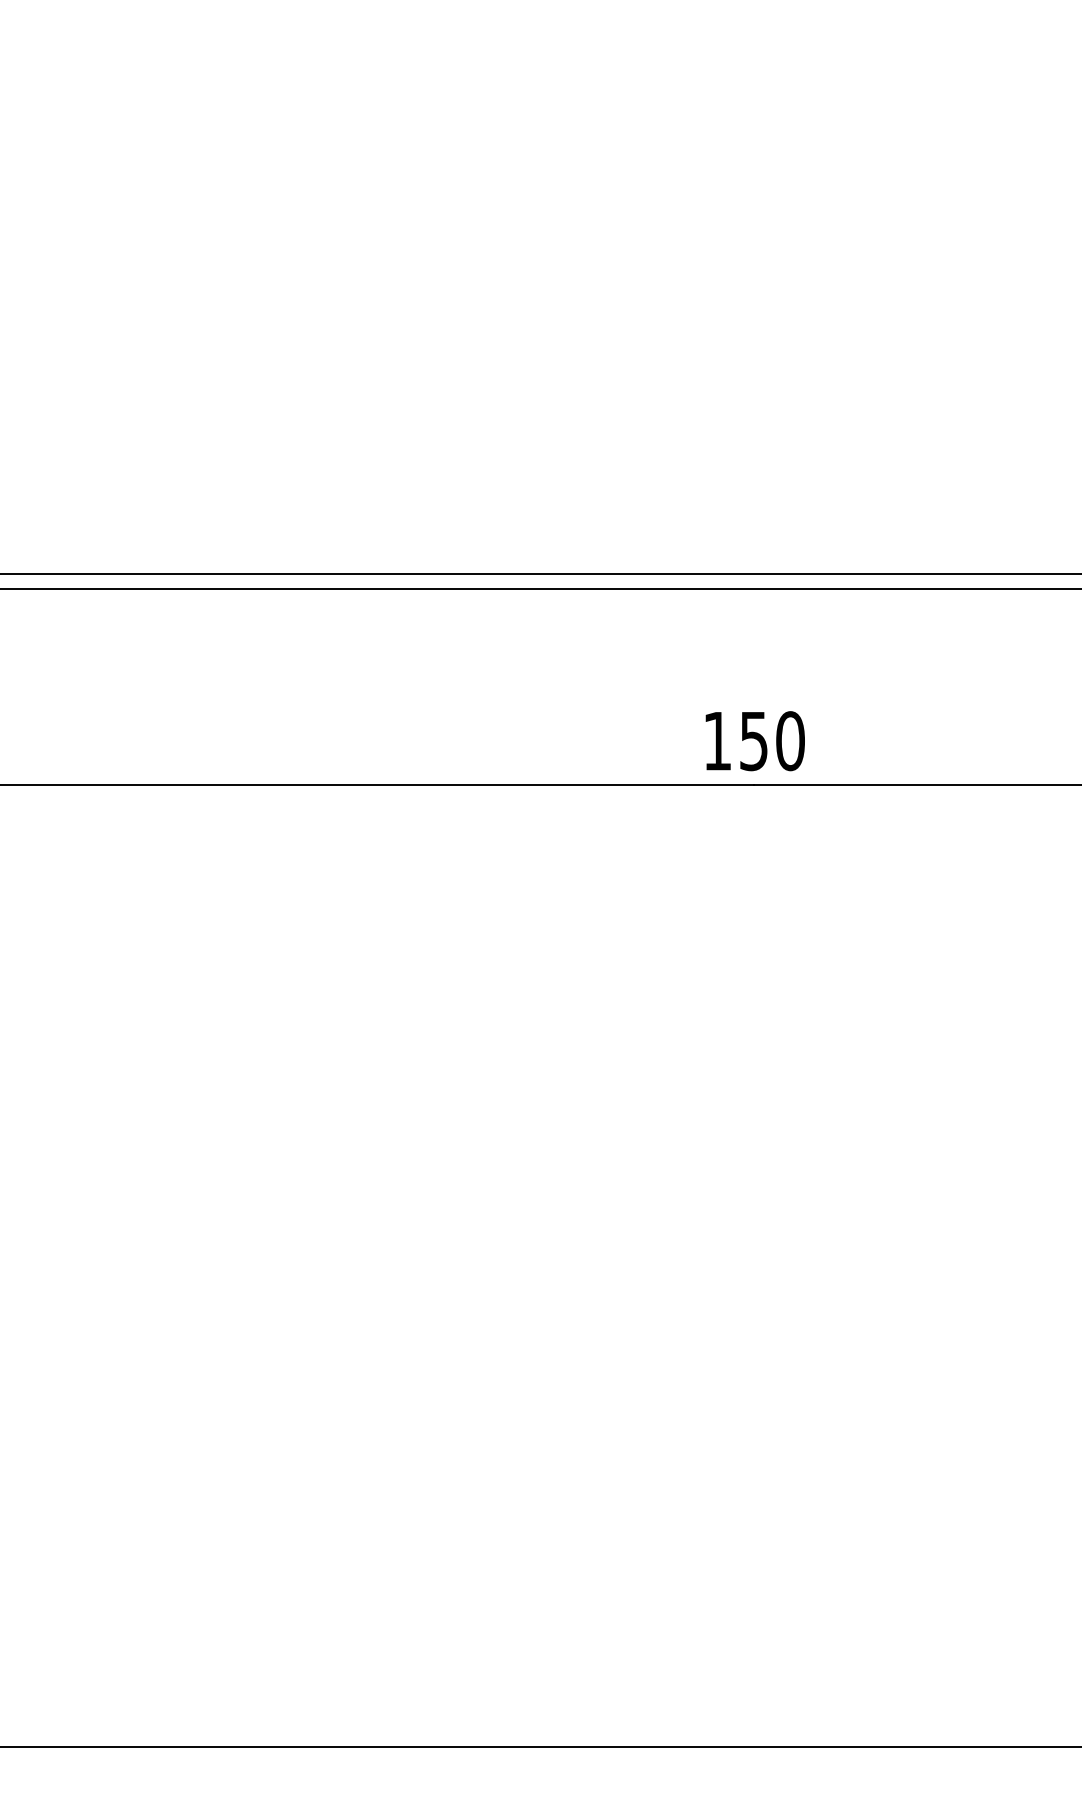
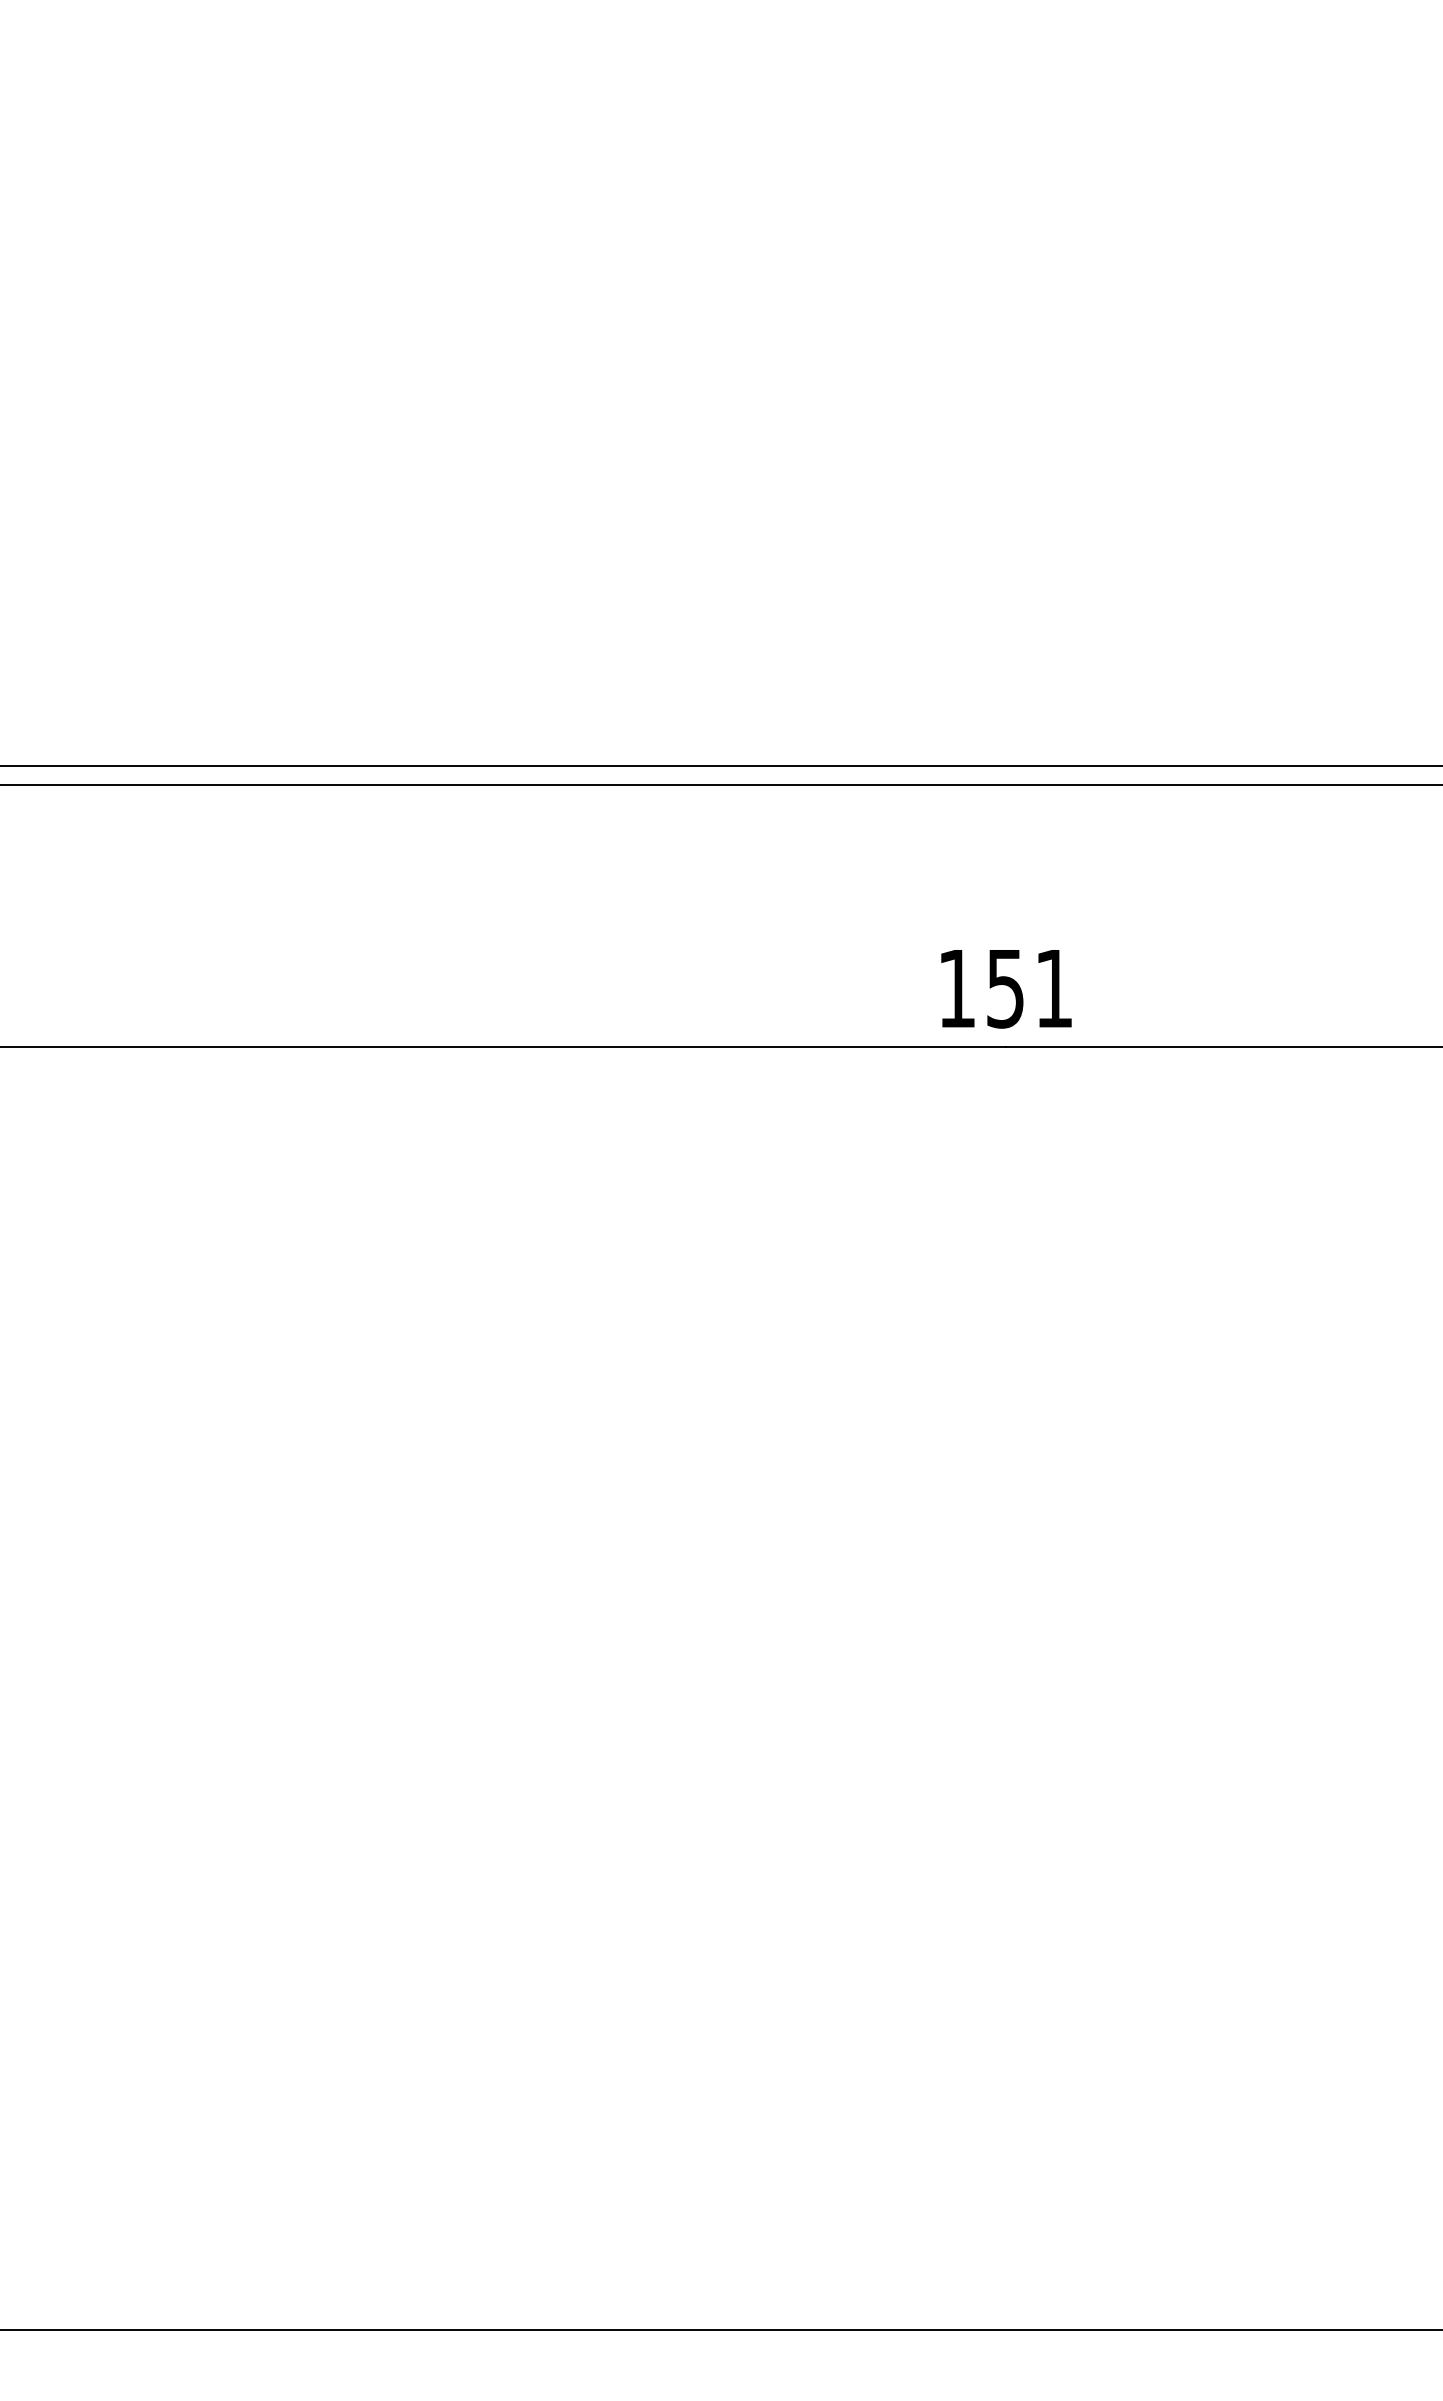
text: (790, 741) -> (1054, 988), 150 -> 151

